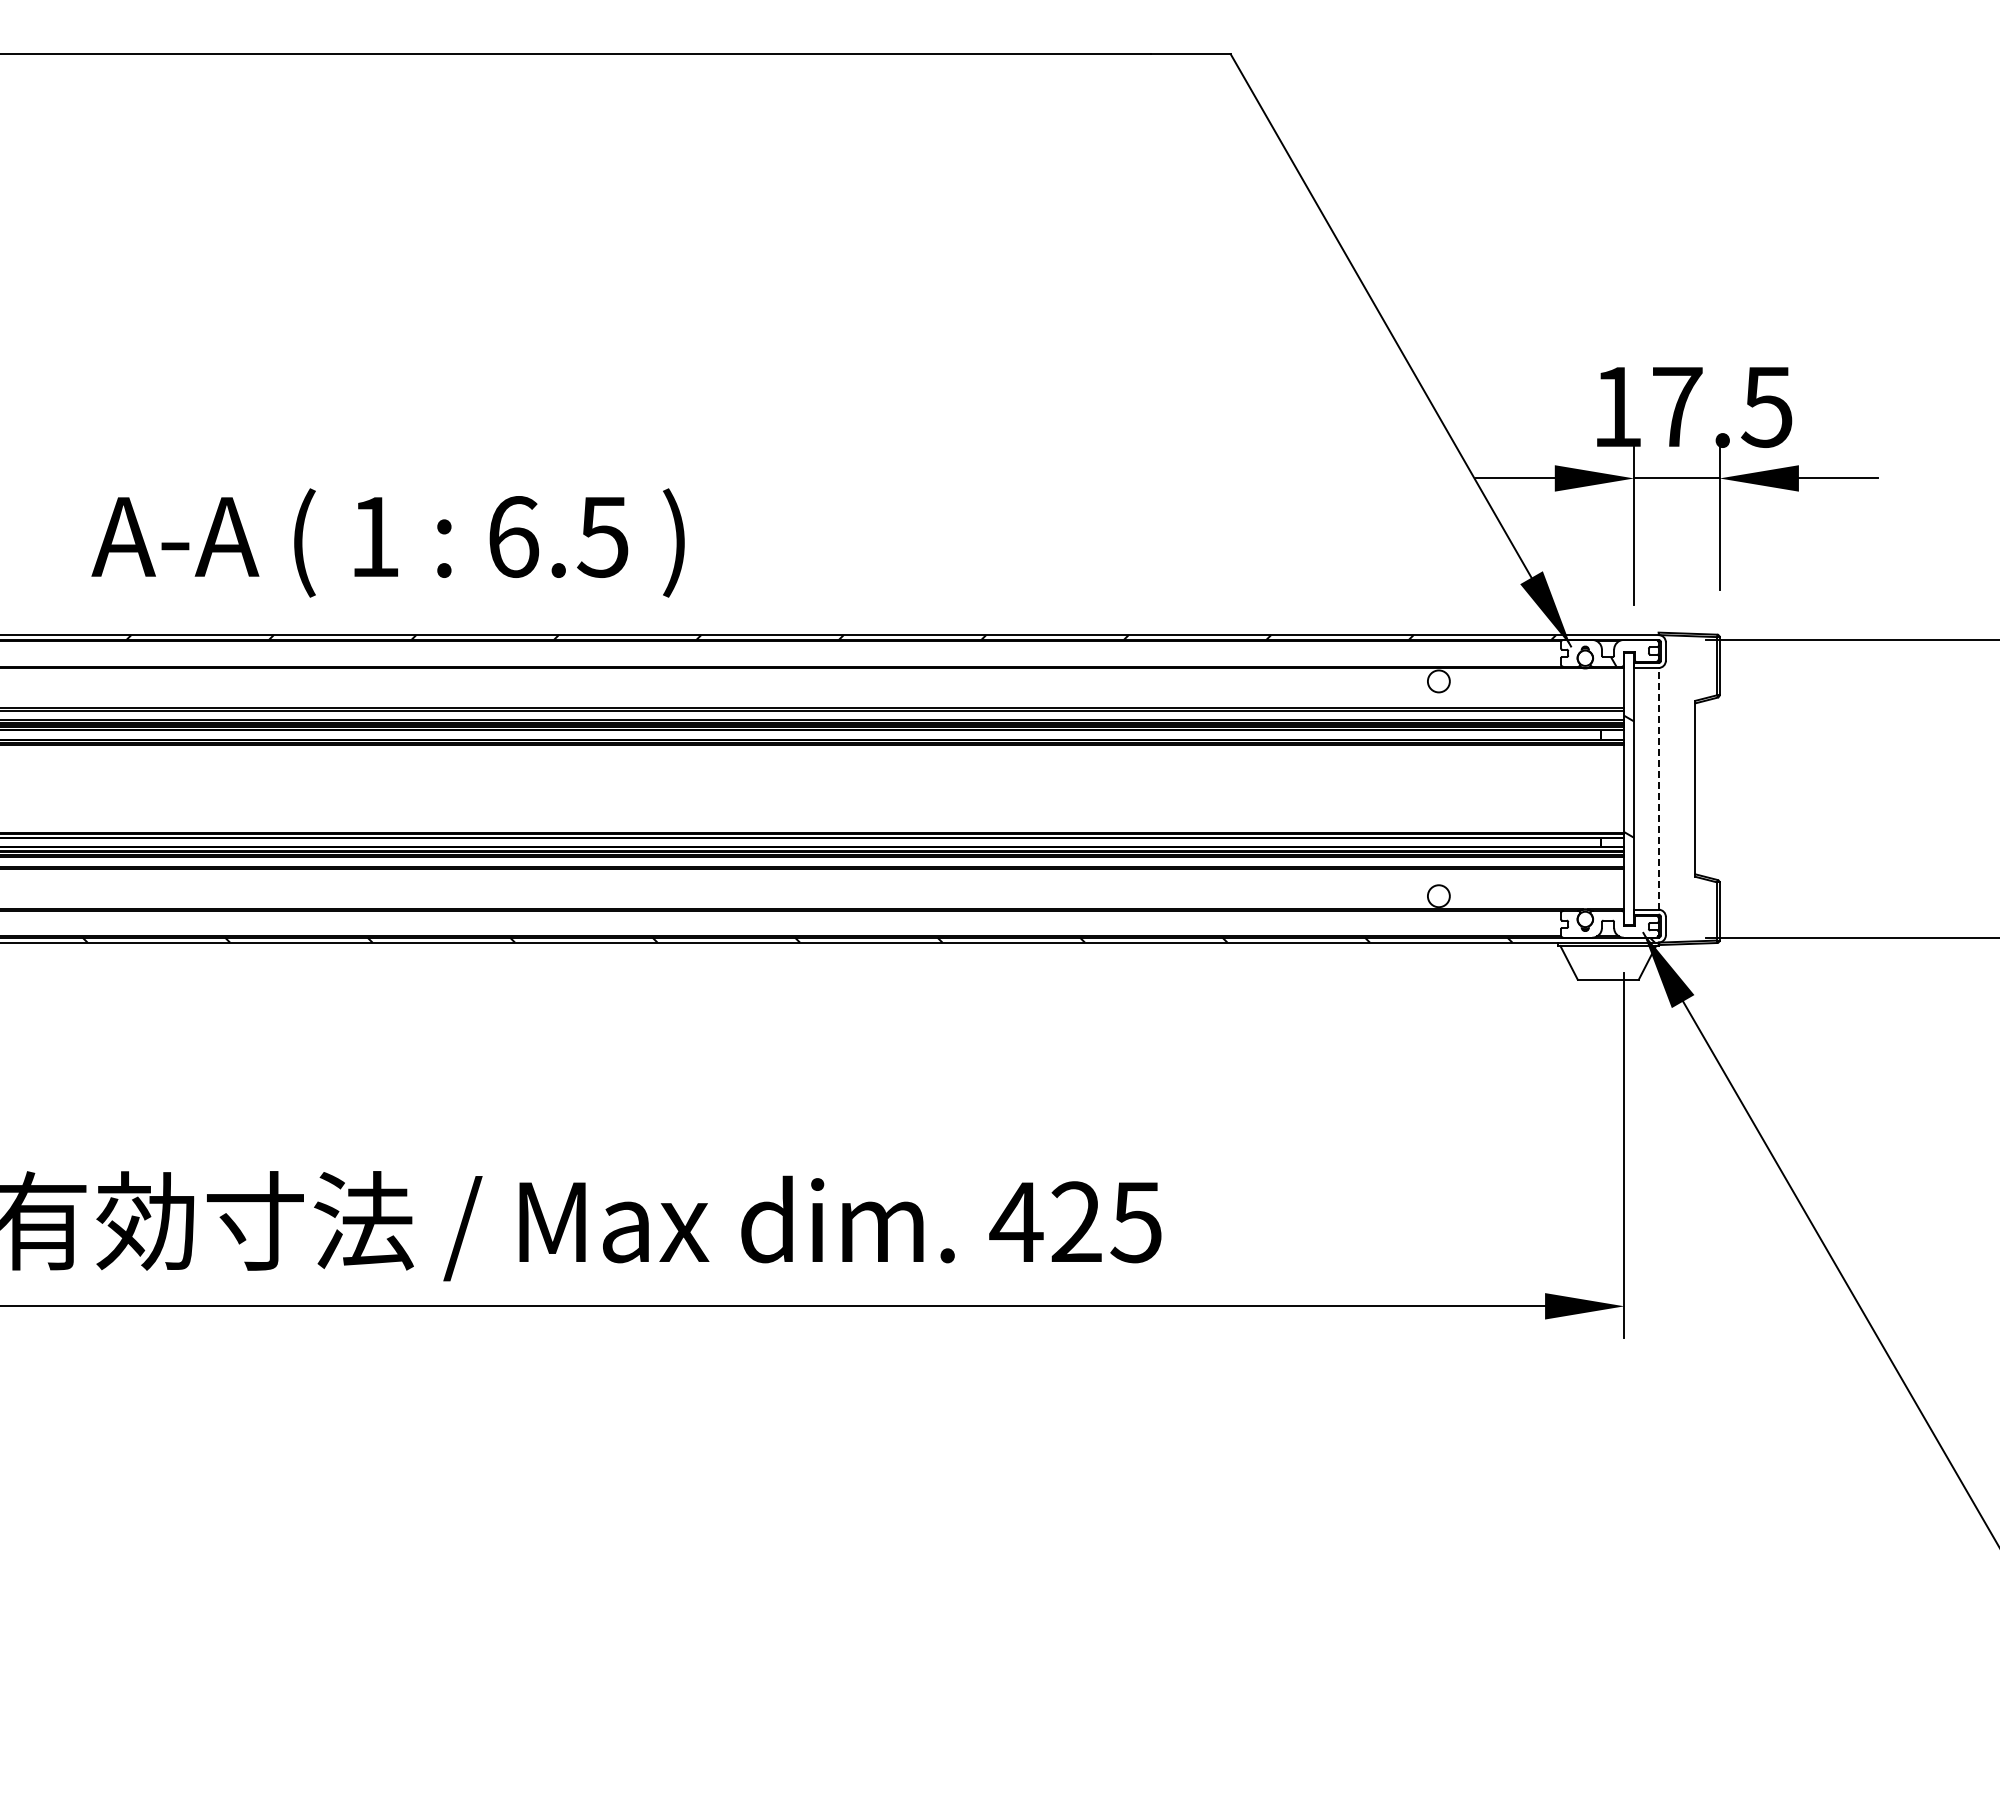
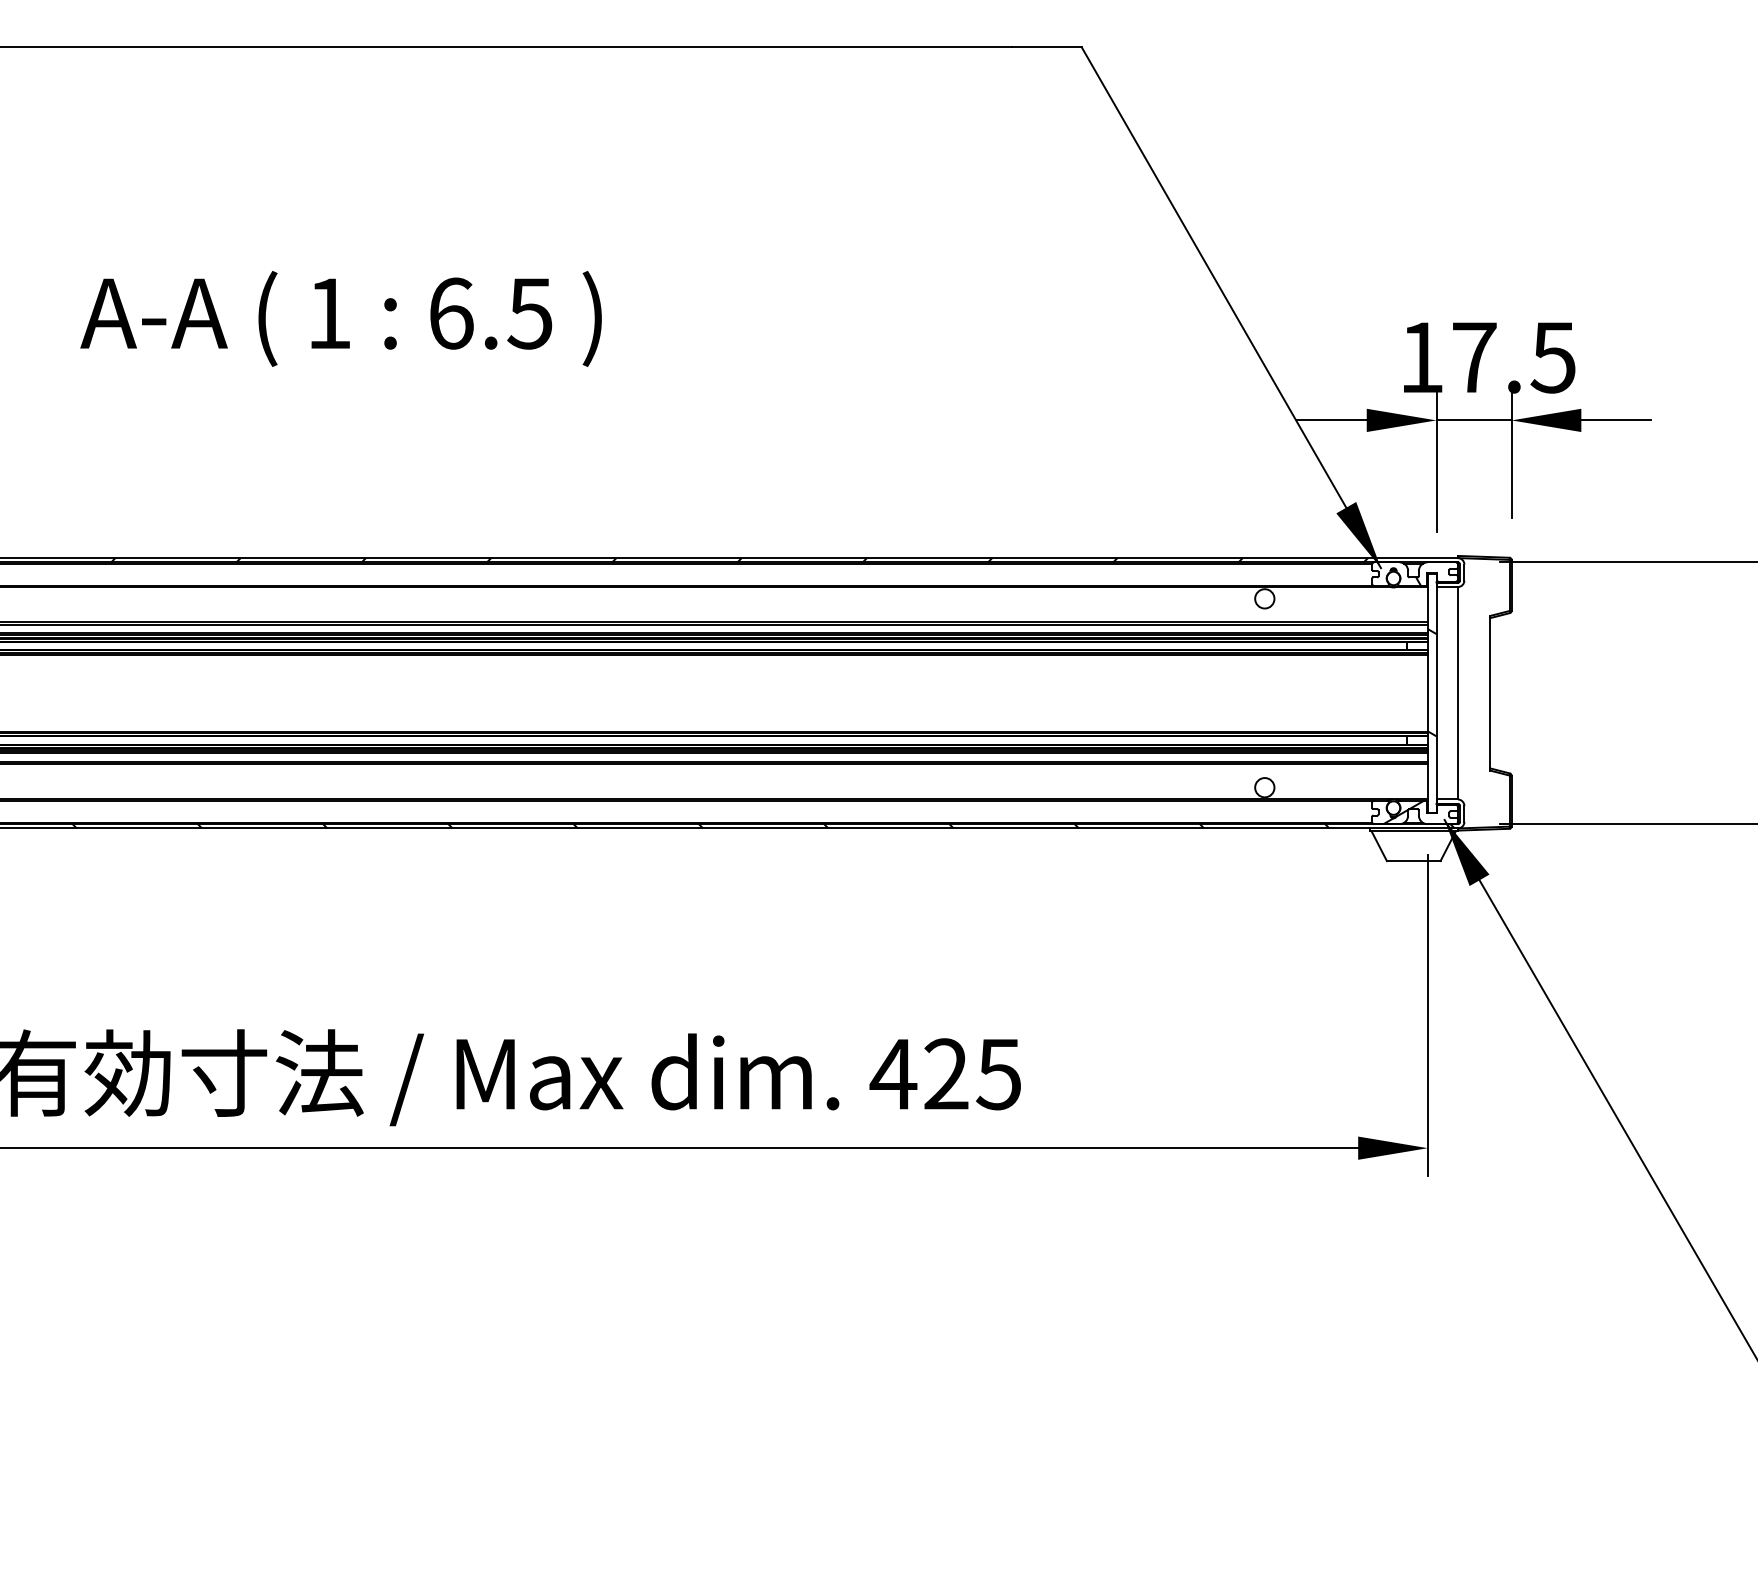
text: (387, 542) -> (340, 318), moved
line: (1658, 788) -> (1457, 692), dashed -> solid
hatch: (1596, 923) -> (1403, 811), added

